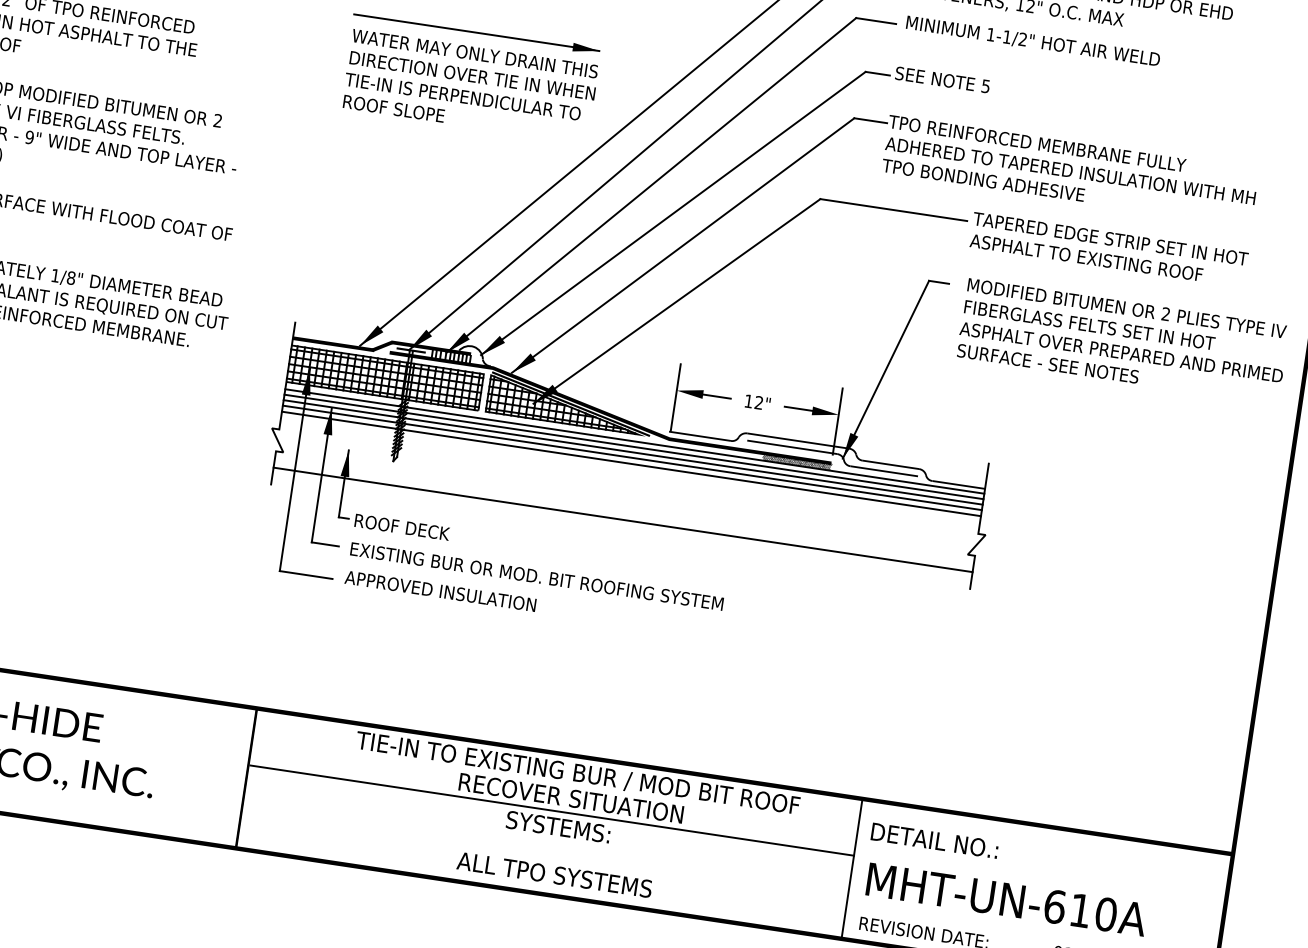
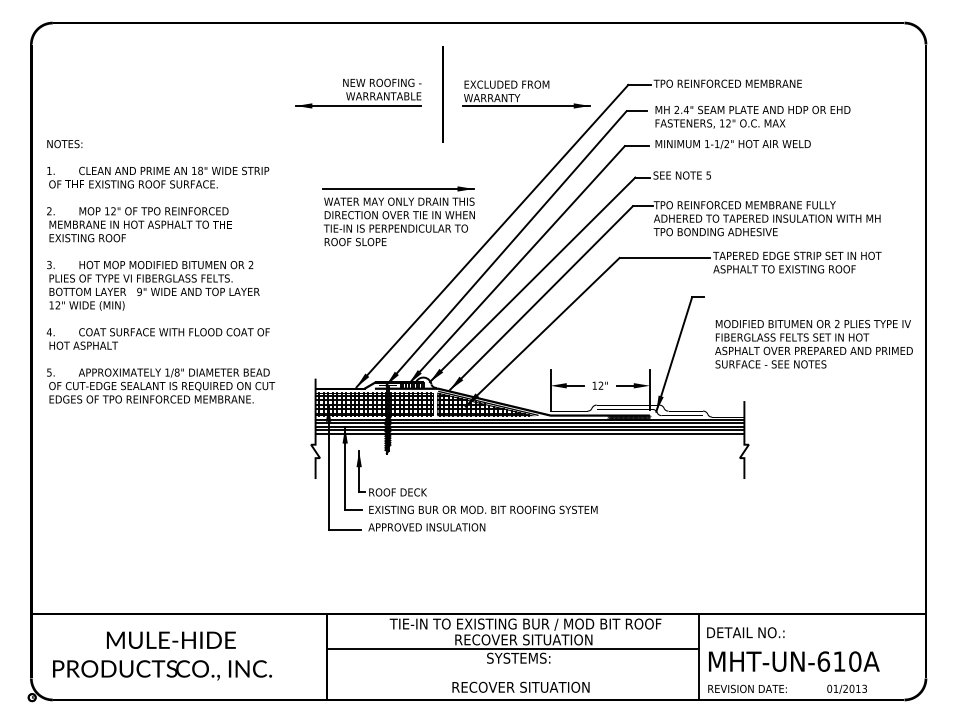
text: (1122, 341) -> (813, 344), moved
line: (622, 520) -> (529, 468), removed
text: (554, 873) -> (520, 686), ALL TPO SYSTEMS -> RECOVER SITUATION

